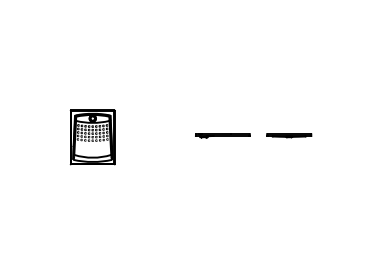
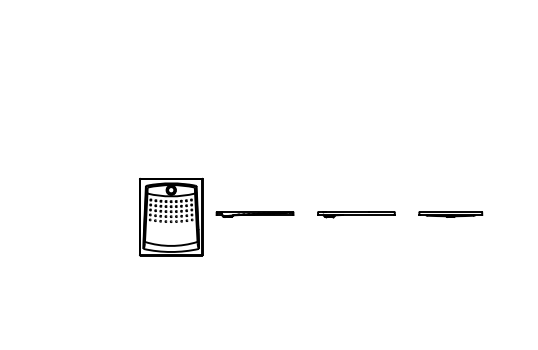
part: (151, 135) -> (254, 214), added

